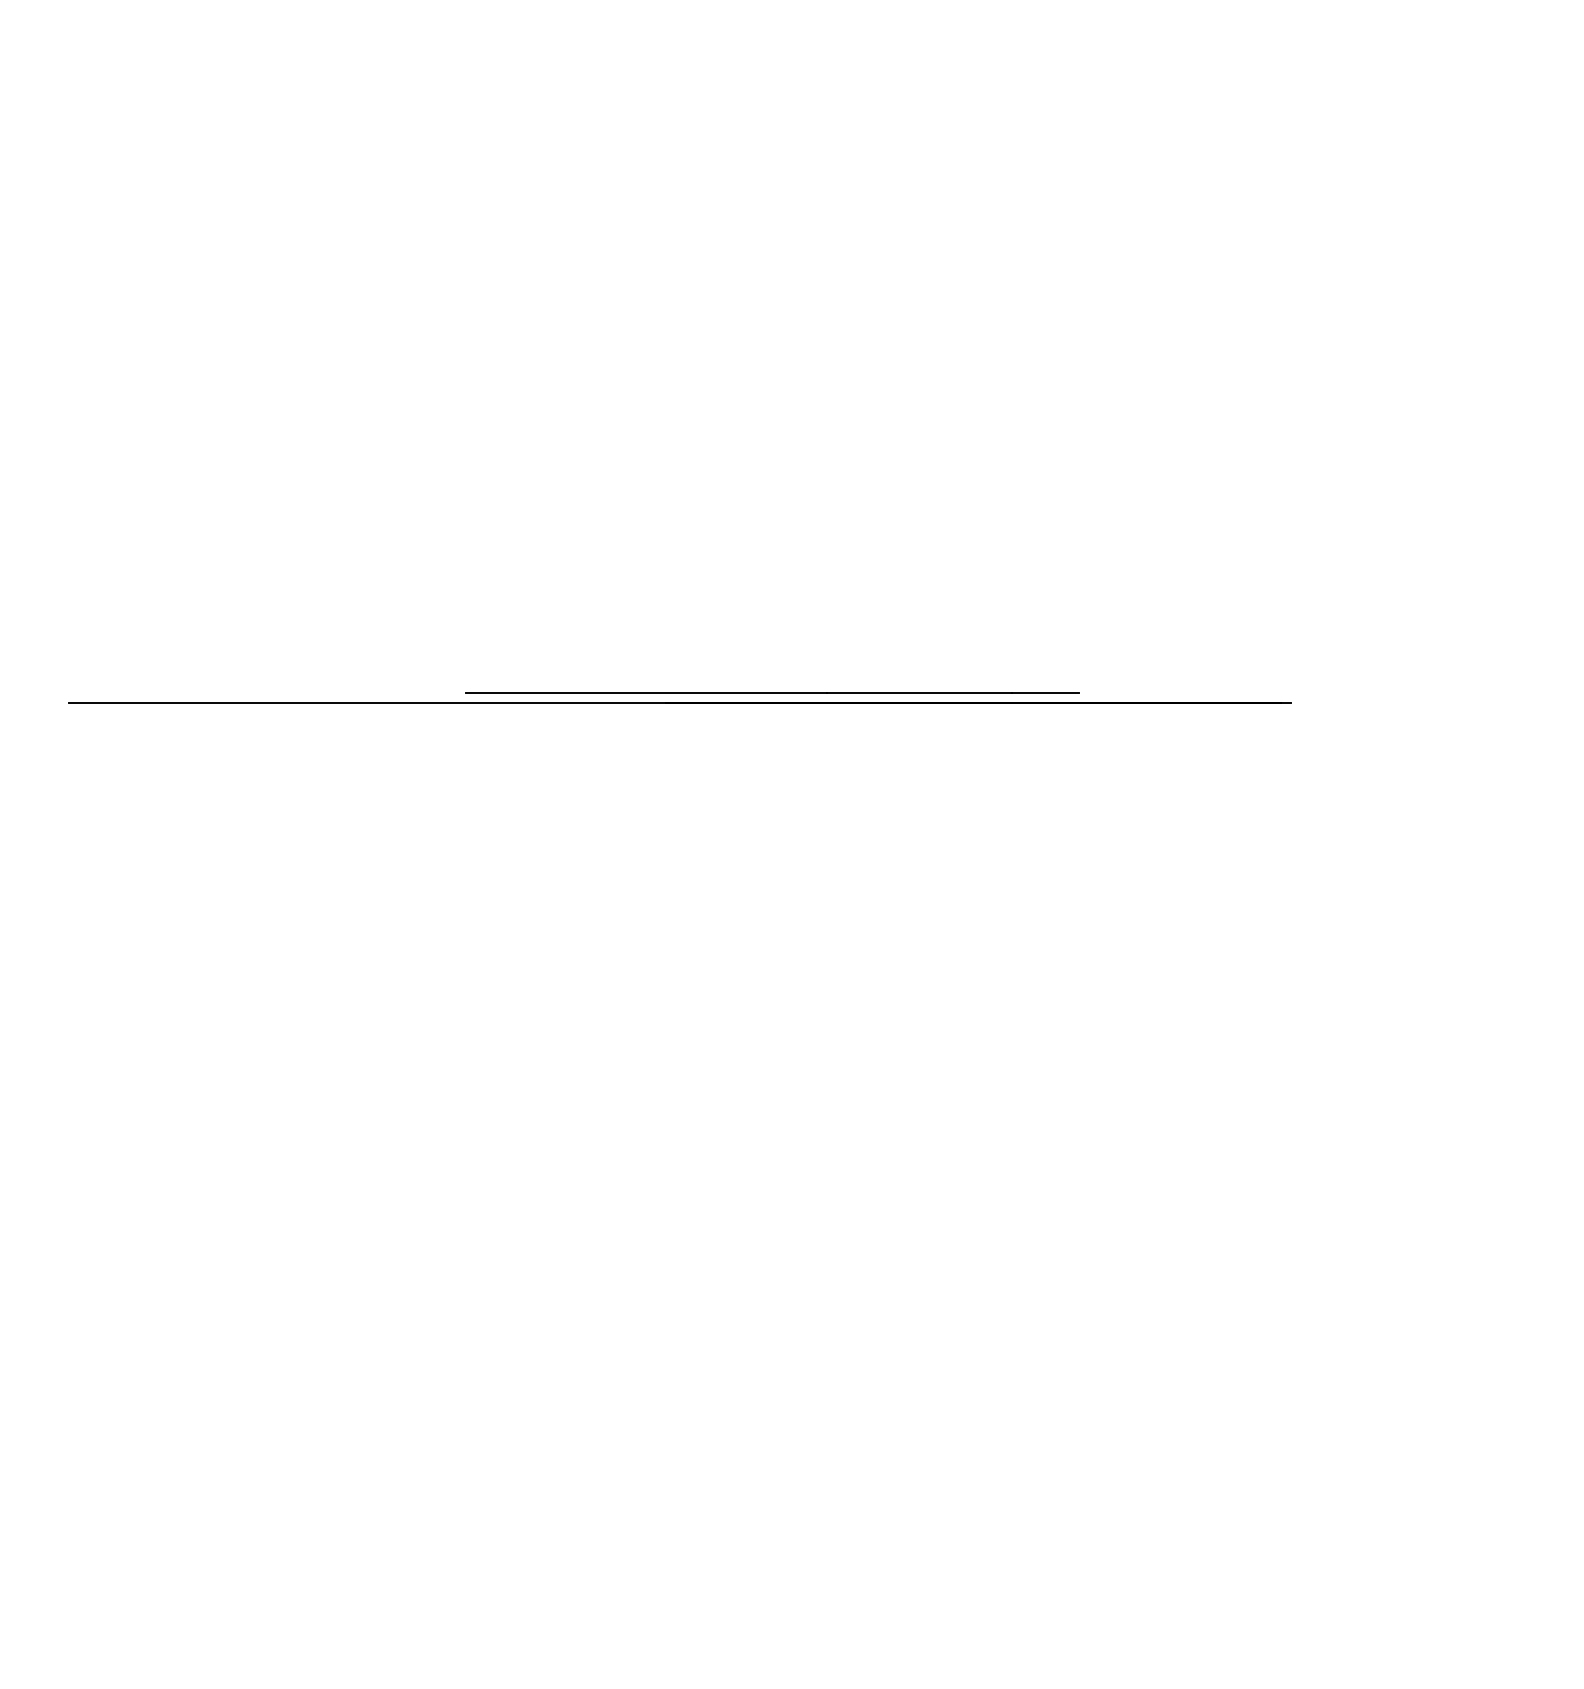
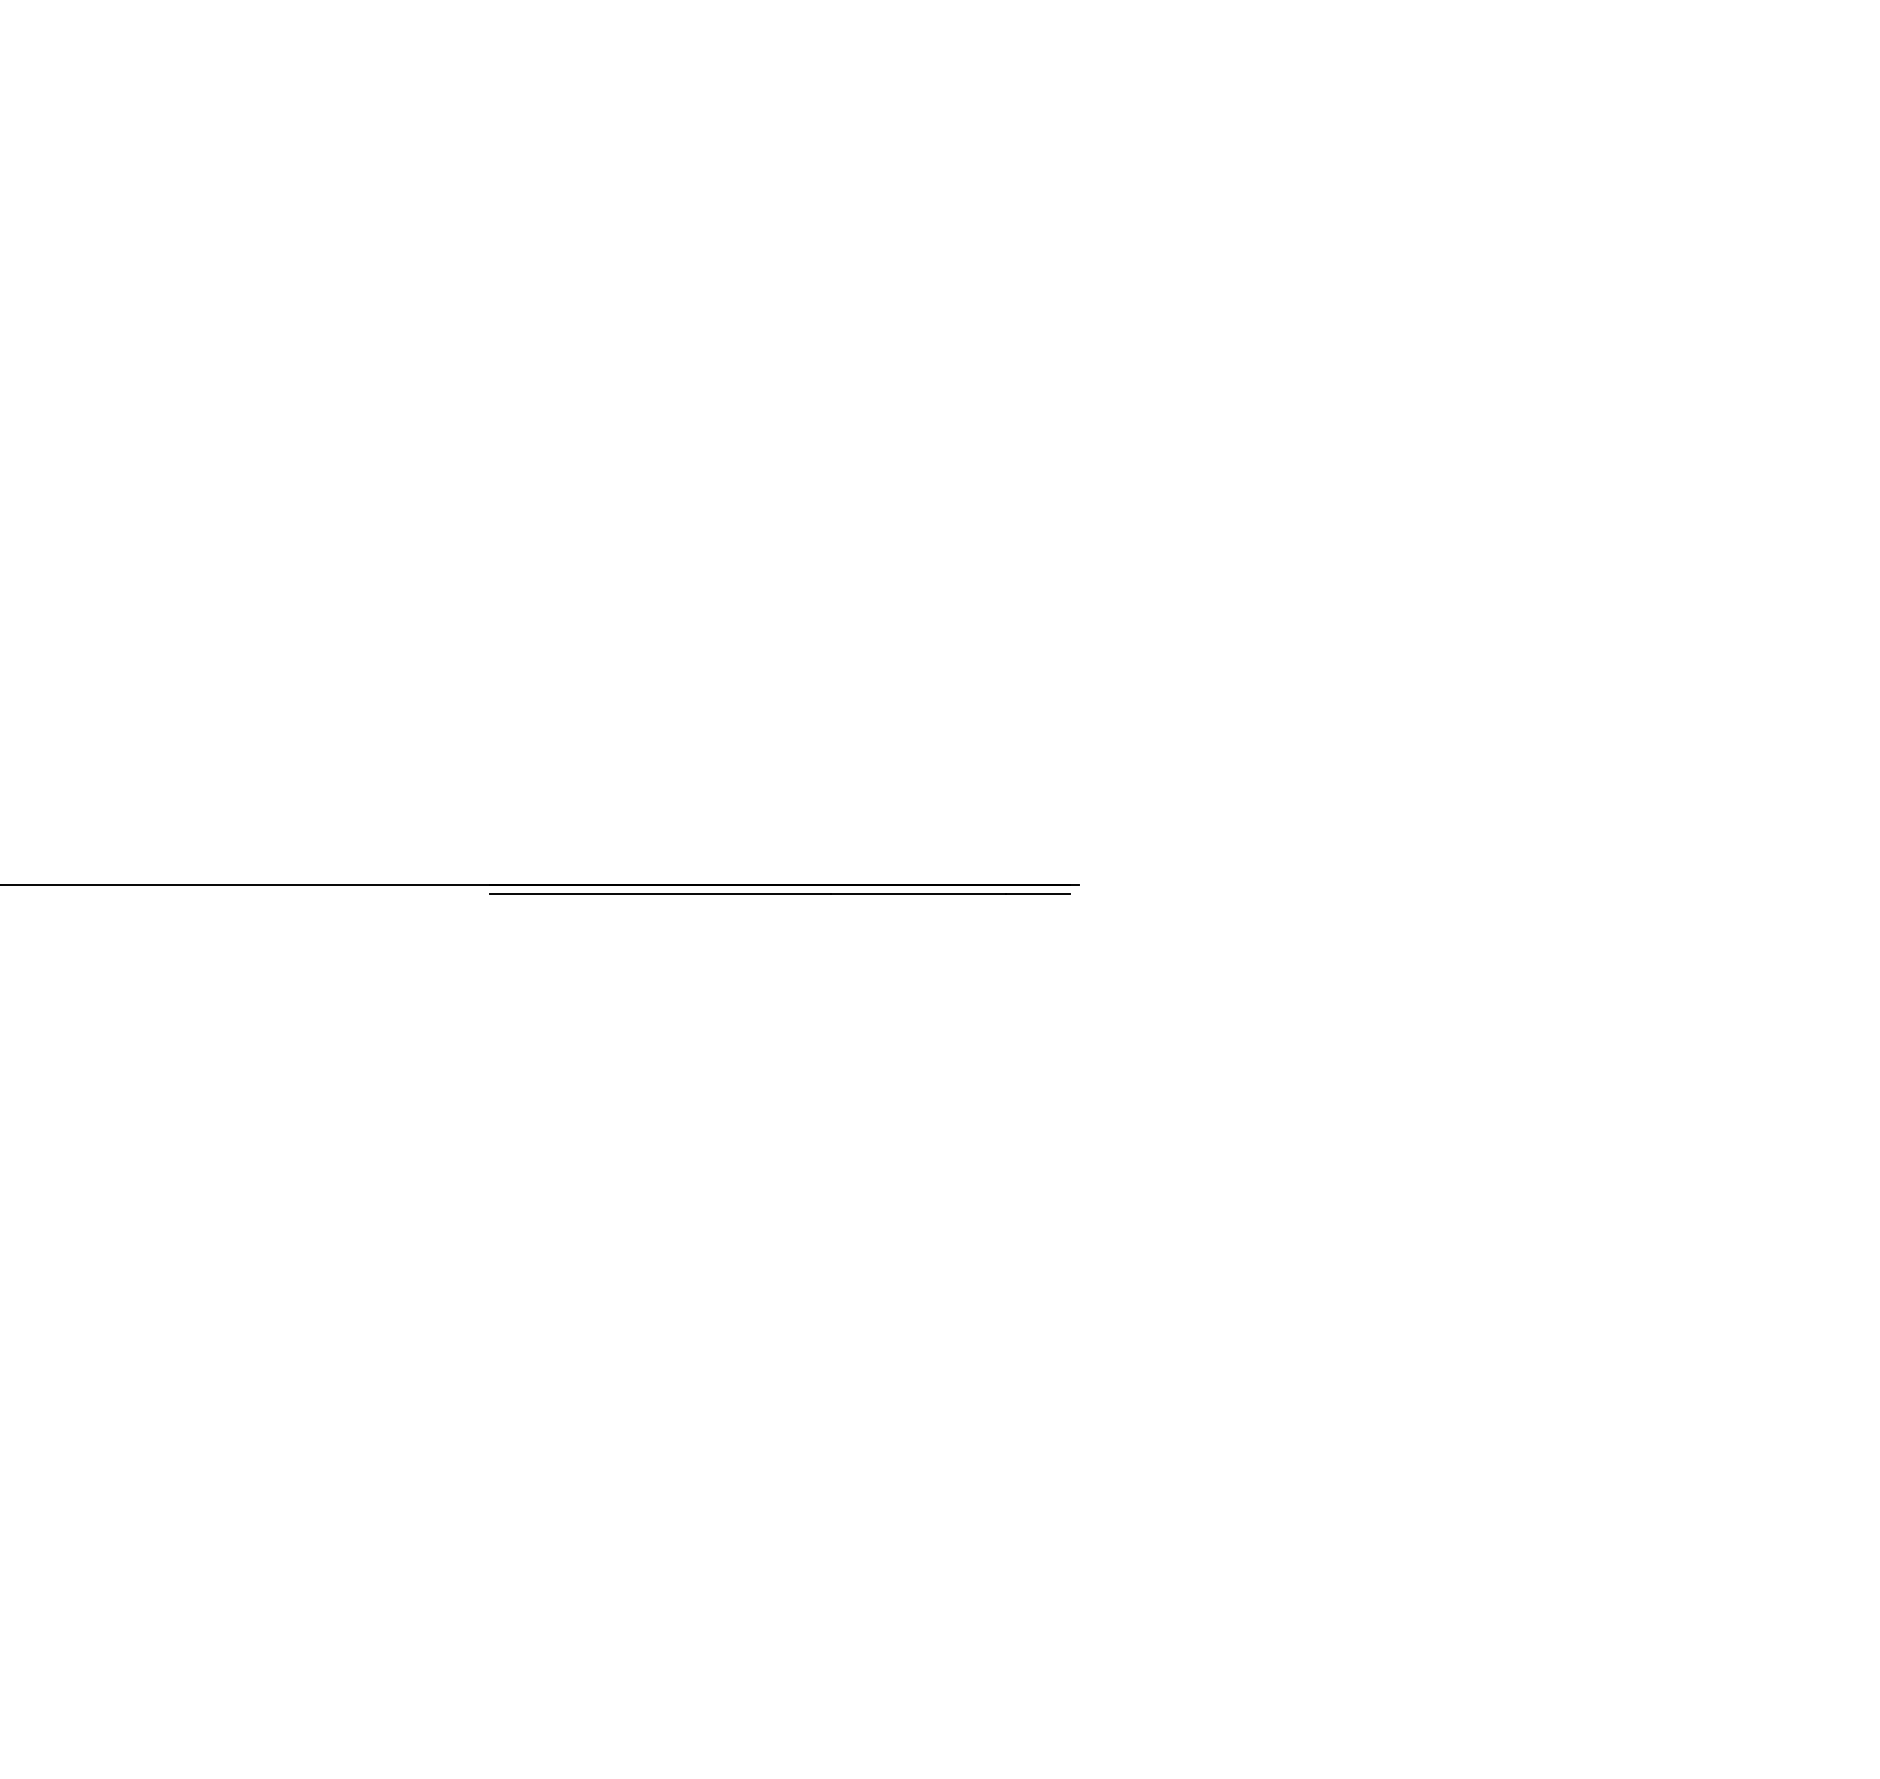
line: (772, 692) -> (779, 893), moved

